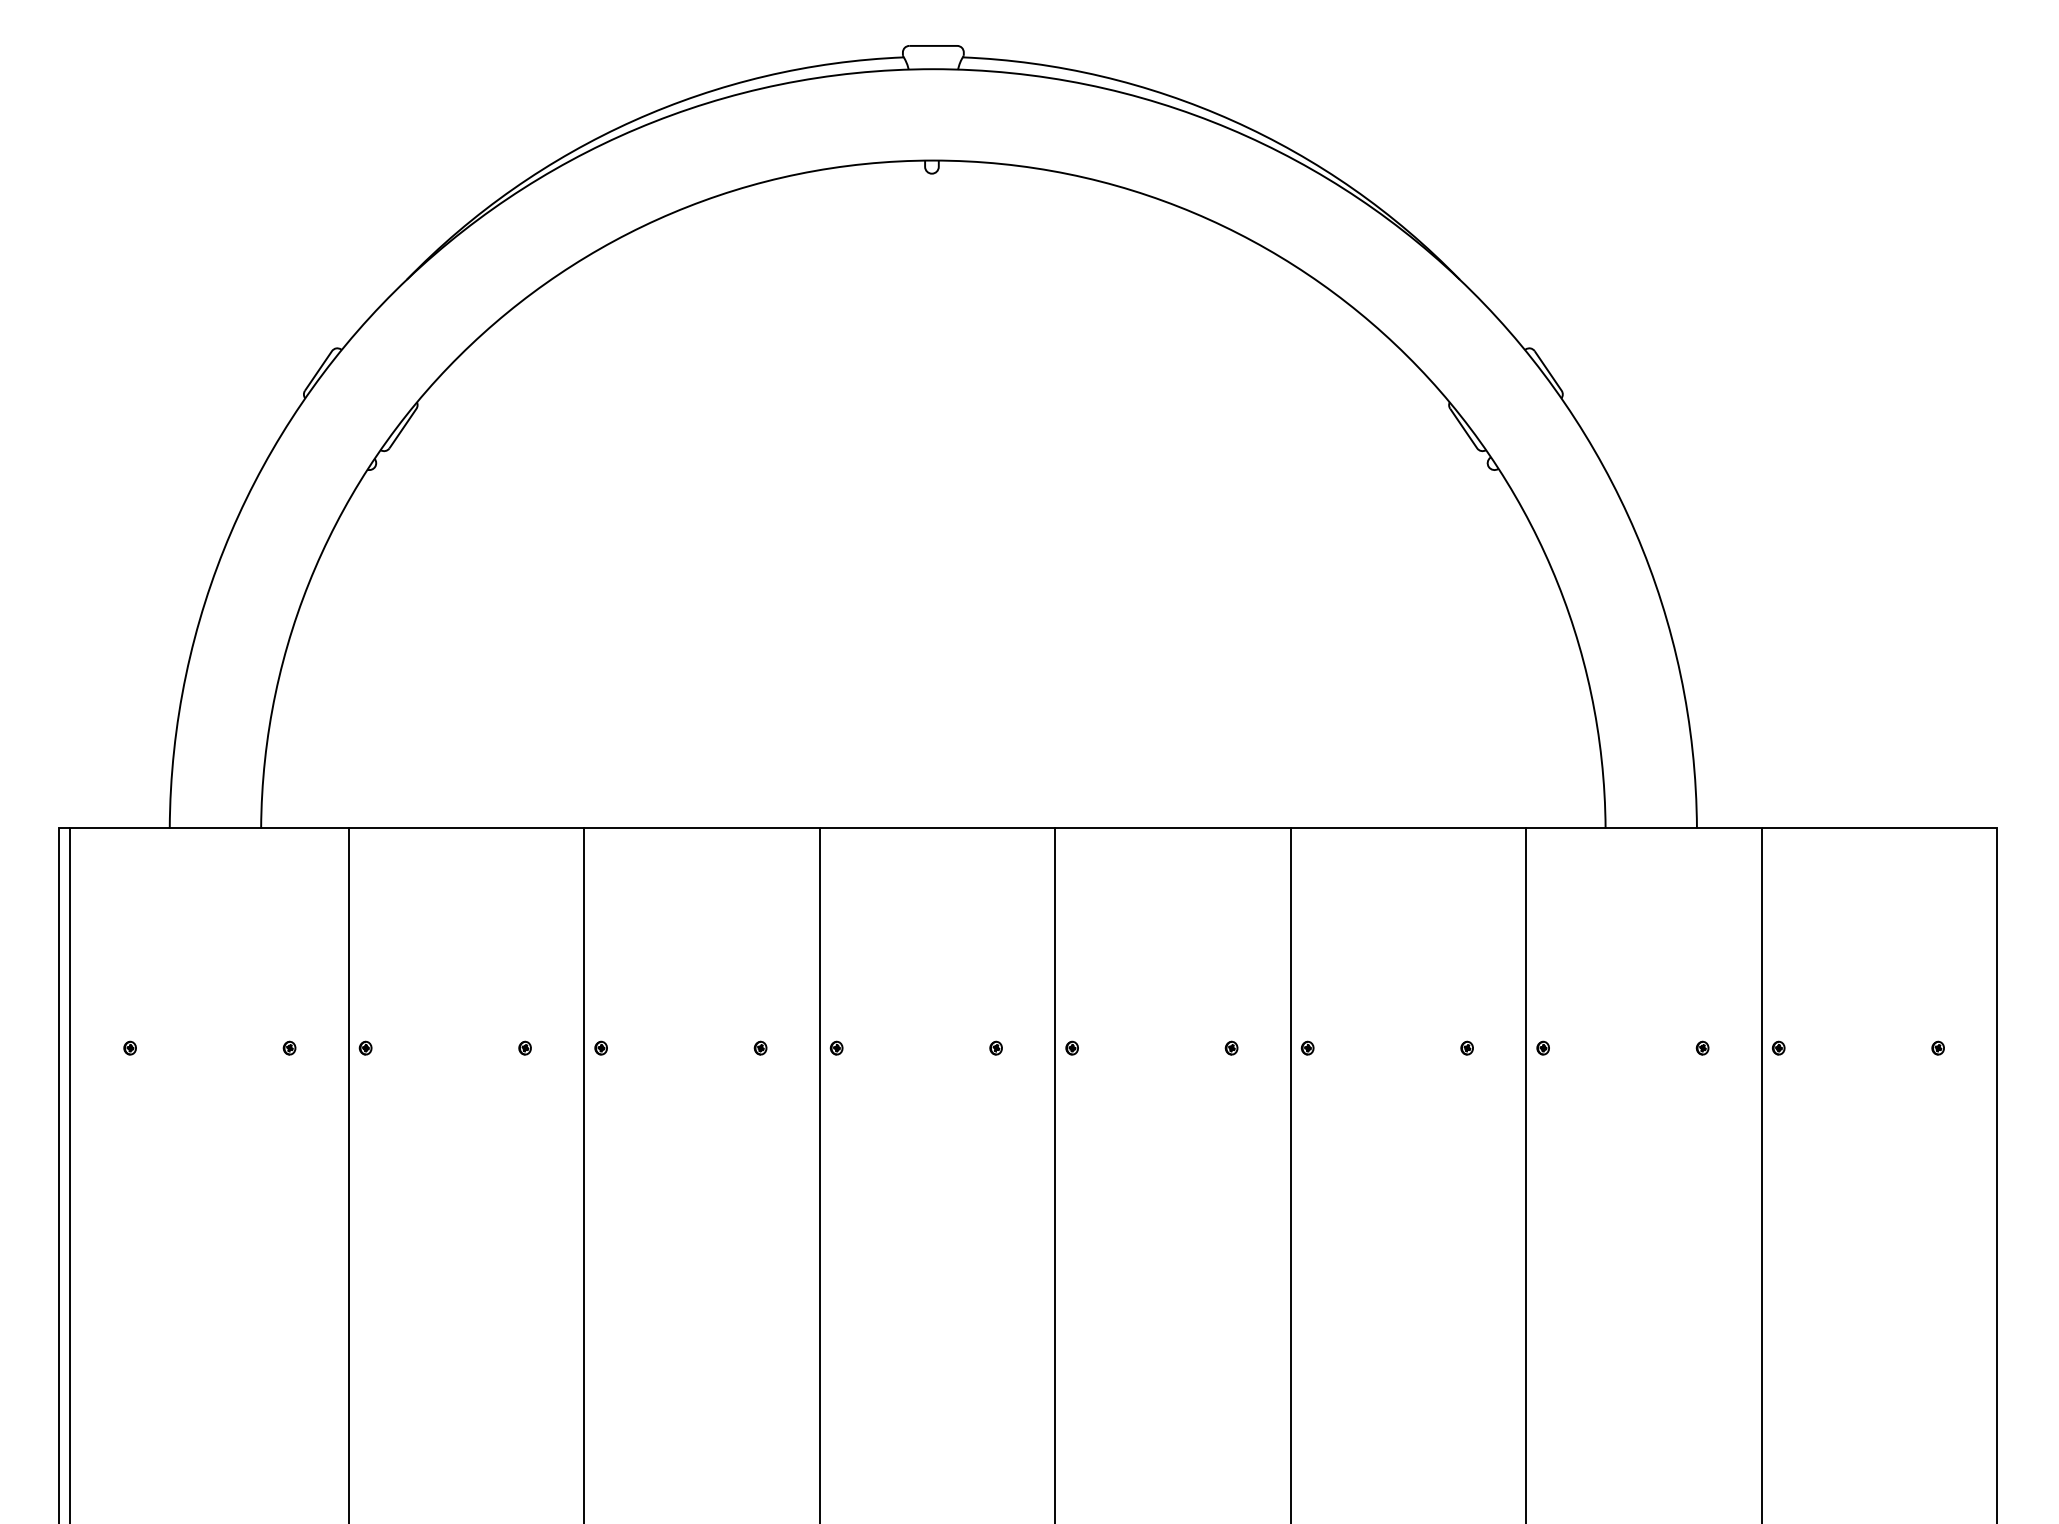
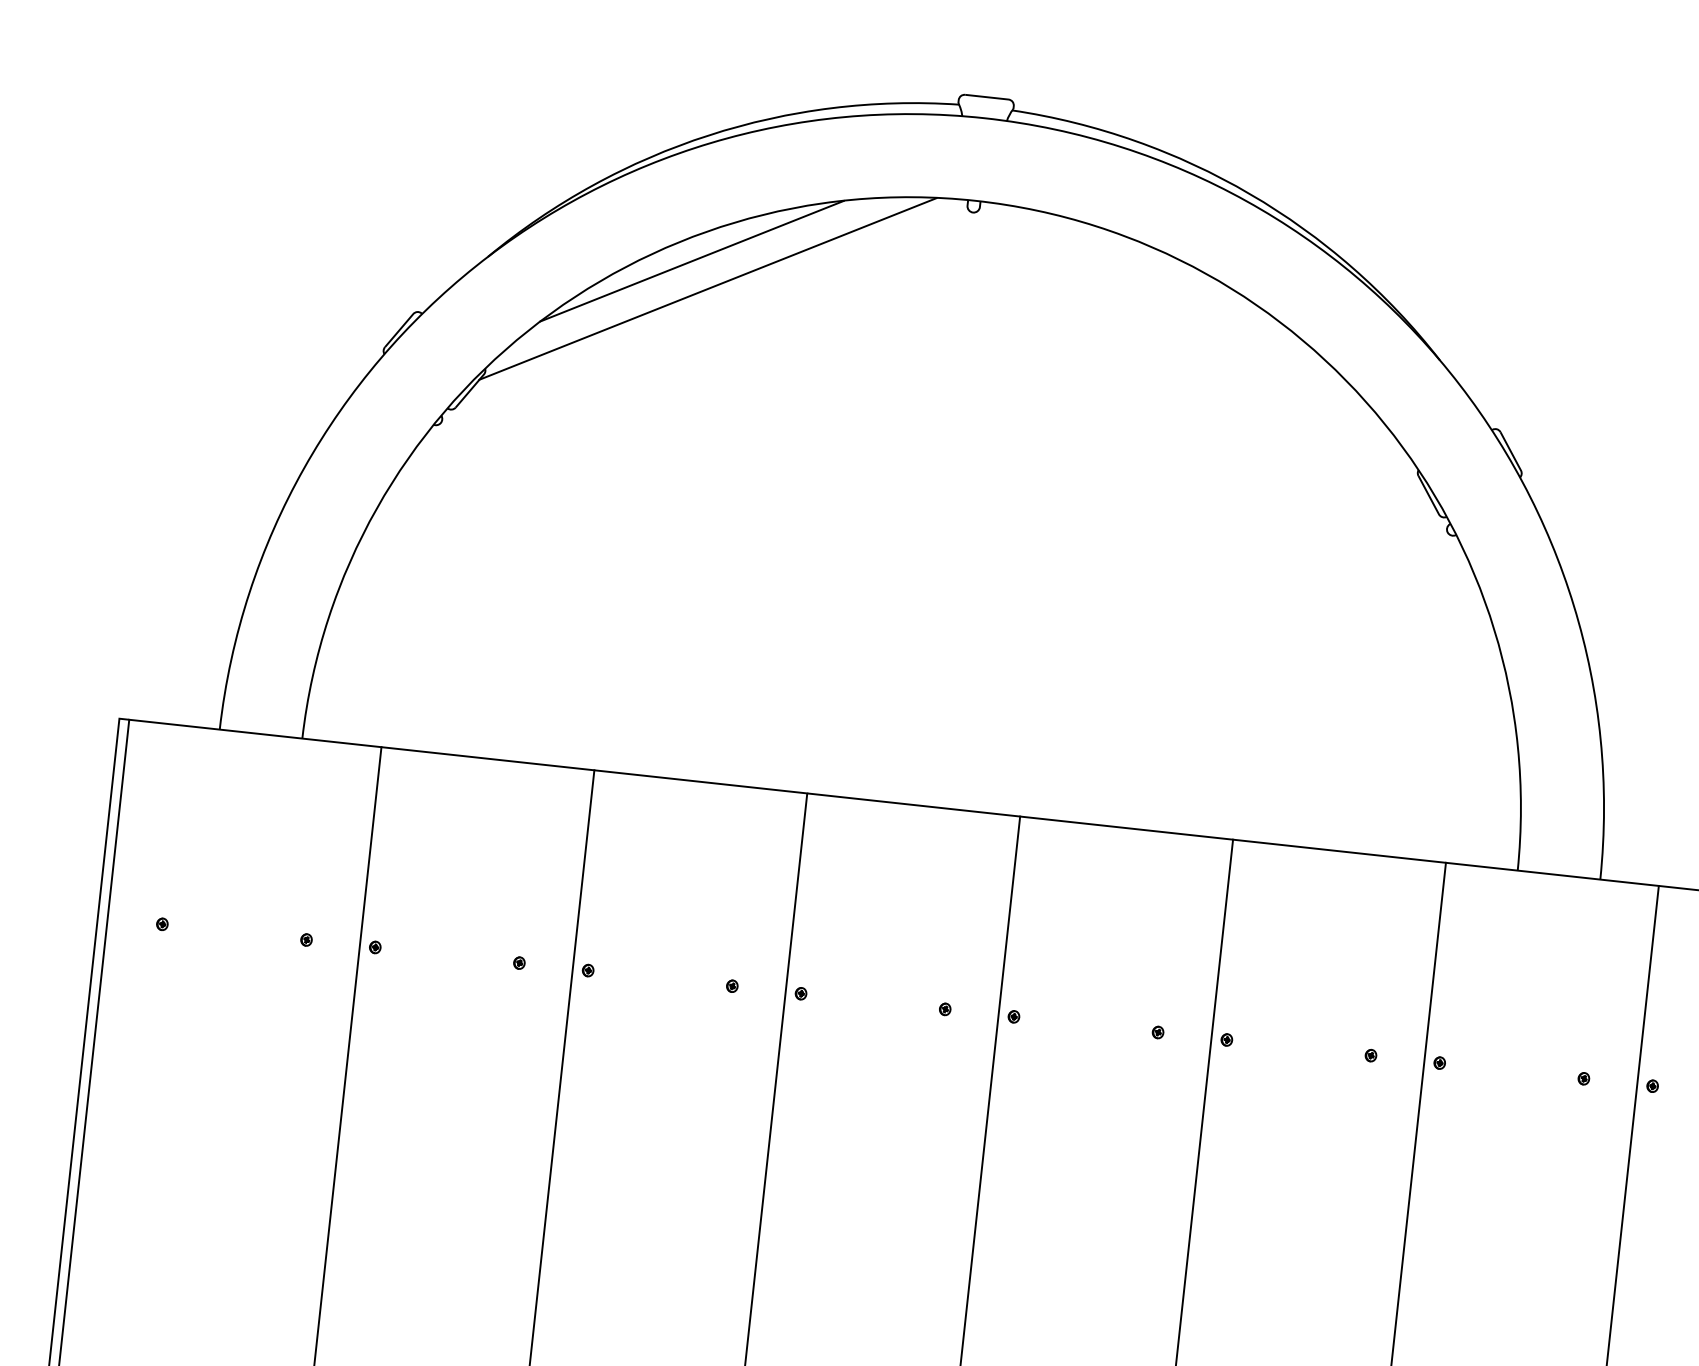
line: (630, 260) -> (692, 261), added
line: (651, 288) -> (708, 288), added

